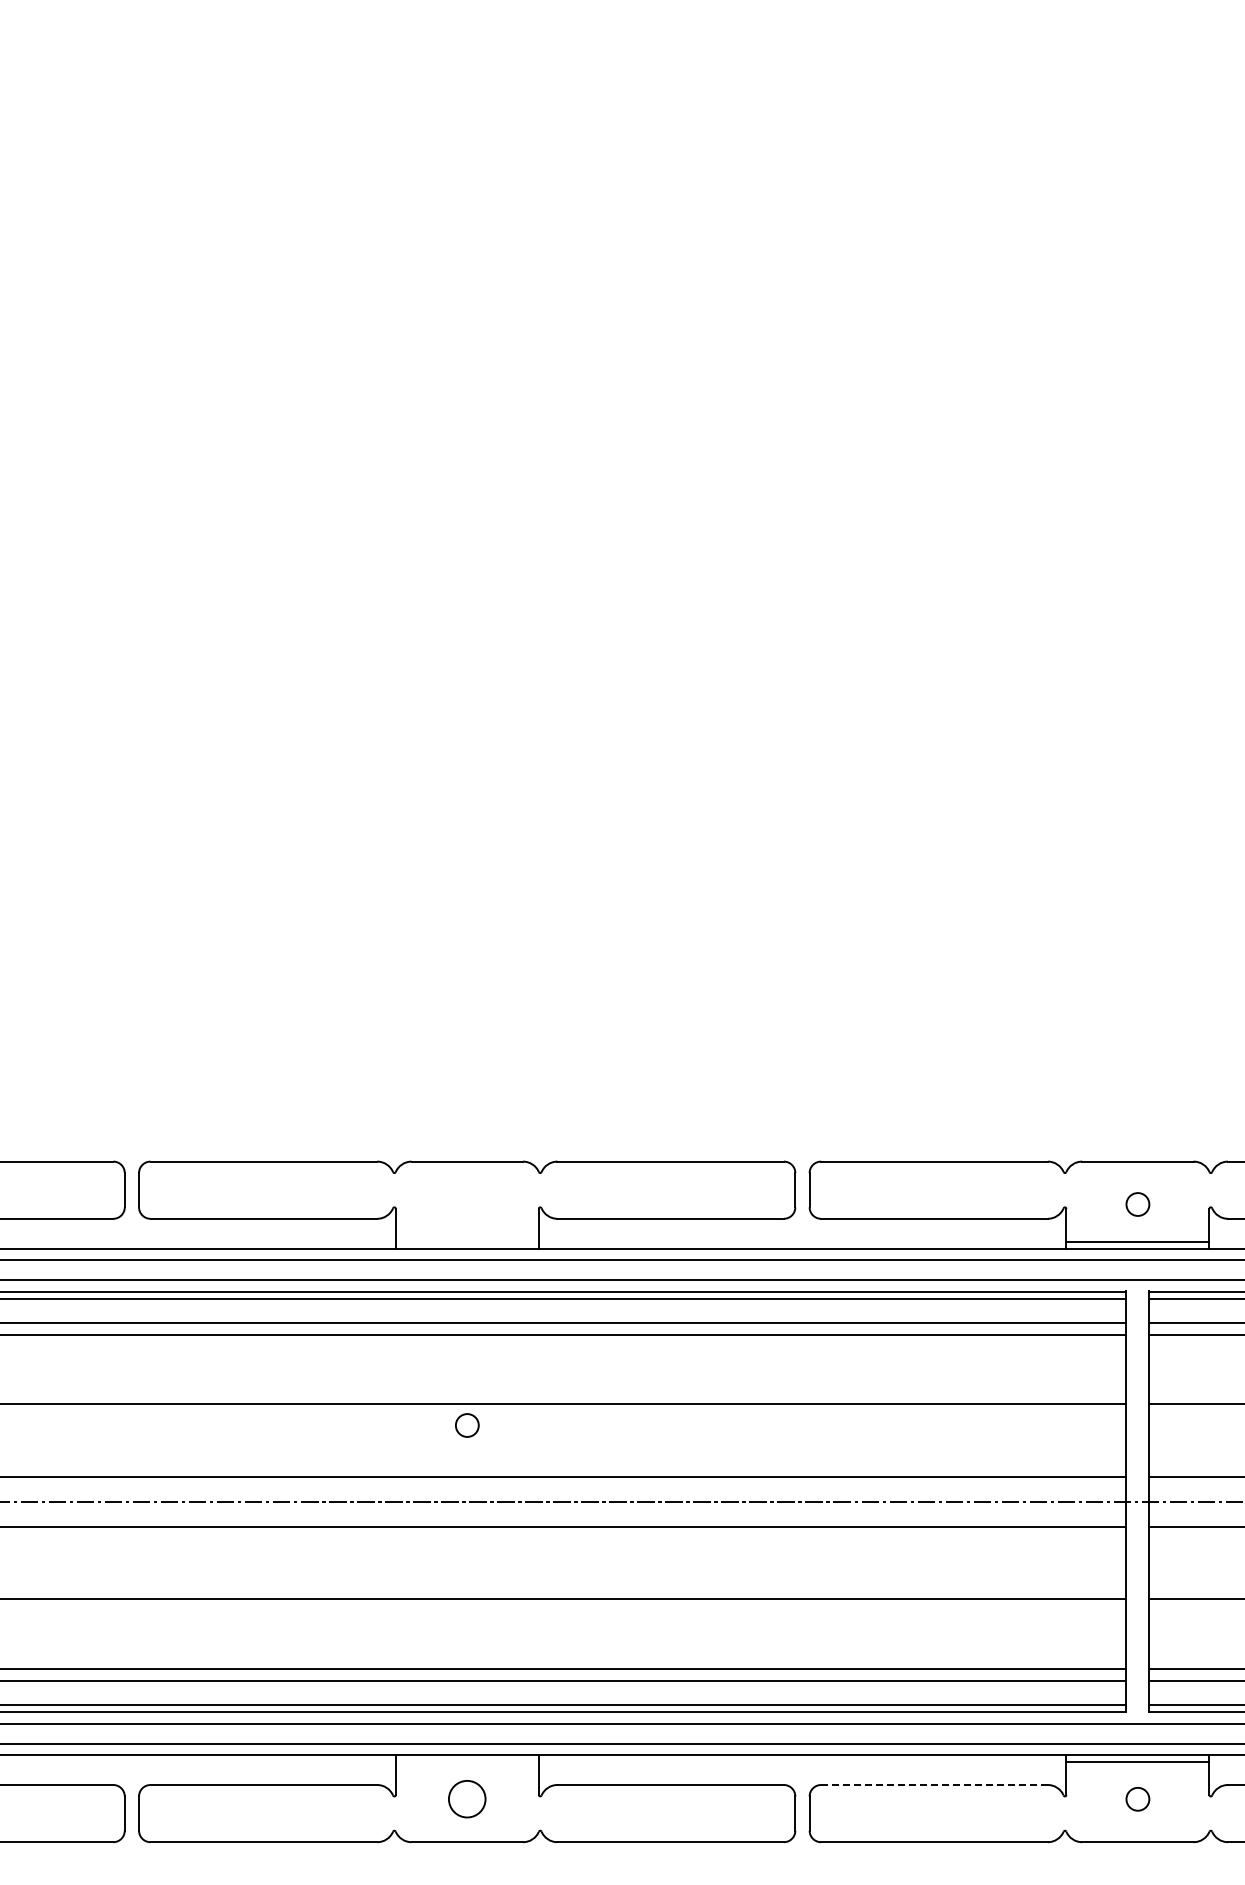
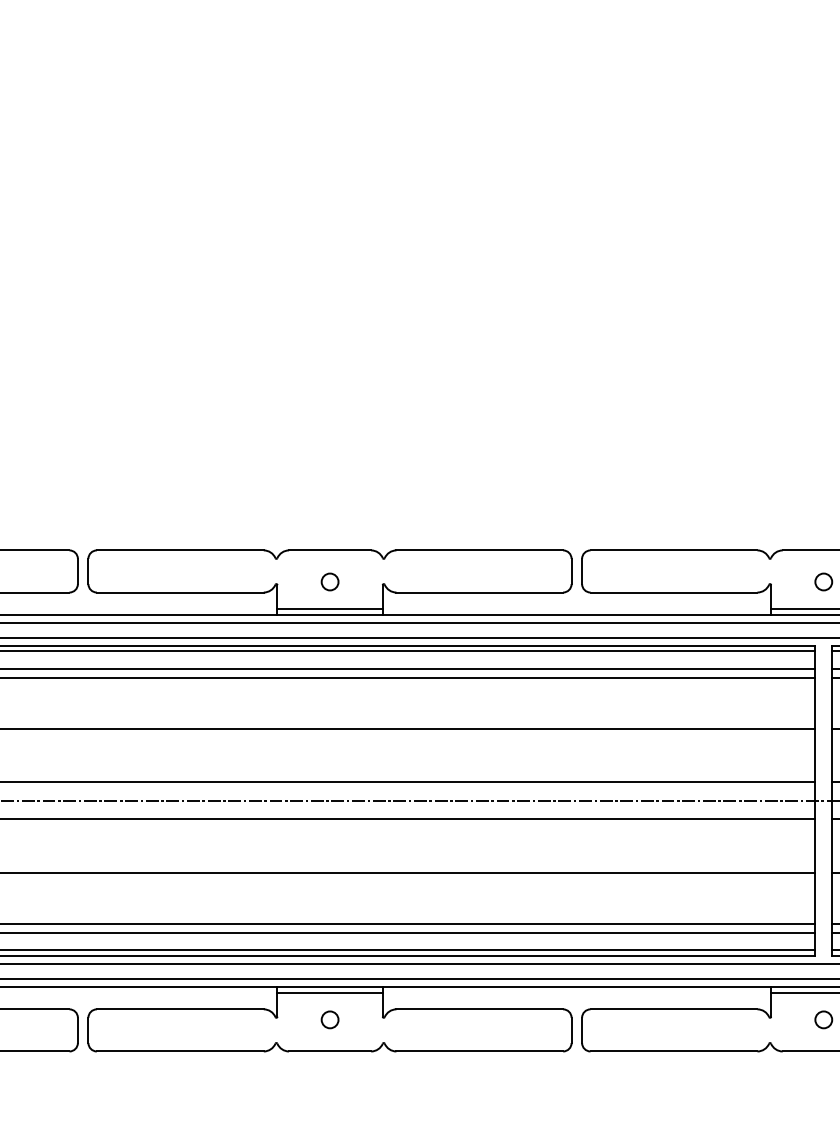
line: (466, 1241) -> (329, 609), added
circle: (467, 1425) -> (330, 581), moved
line: (466, 1762) -> (329, 992), added
line: (933, 1785) -> (673, 1009), dashed -> solid
circle: (467, 1799) -> (330, 1020), size x0.62

